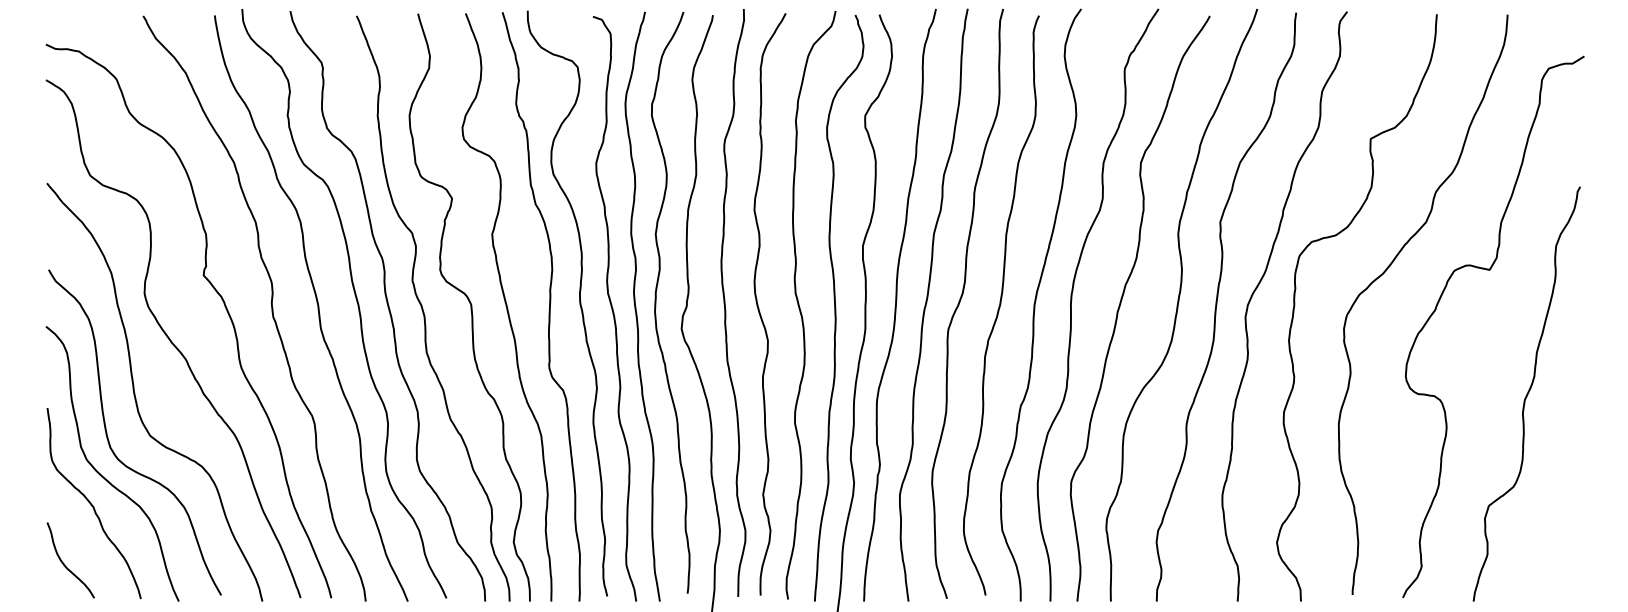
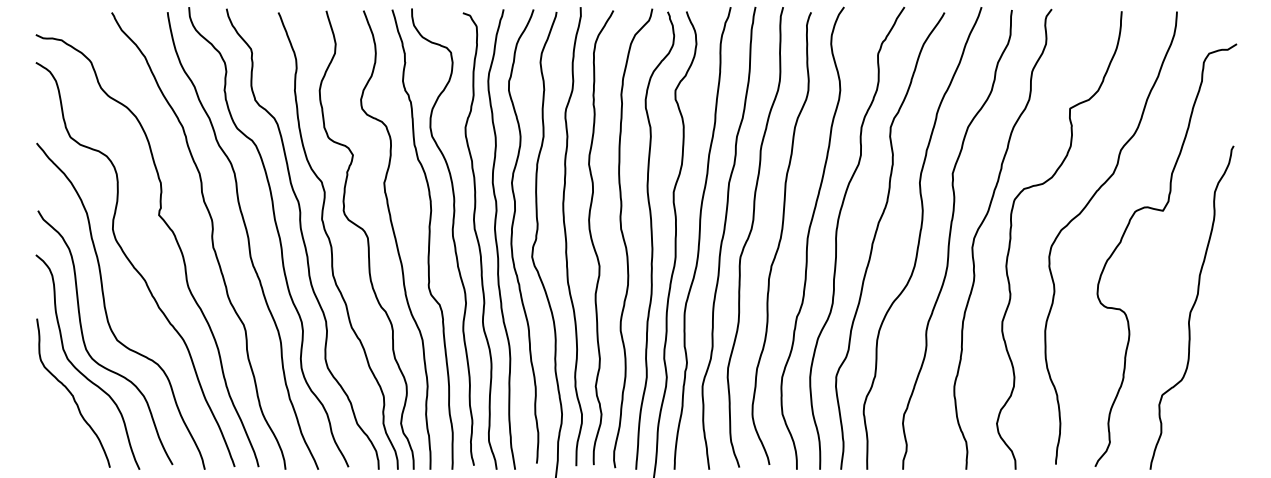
curve: (64, 562) -> (50, 439), removed

